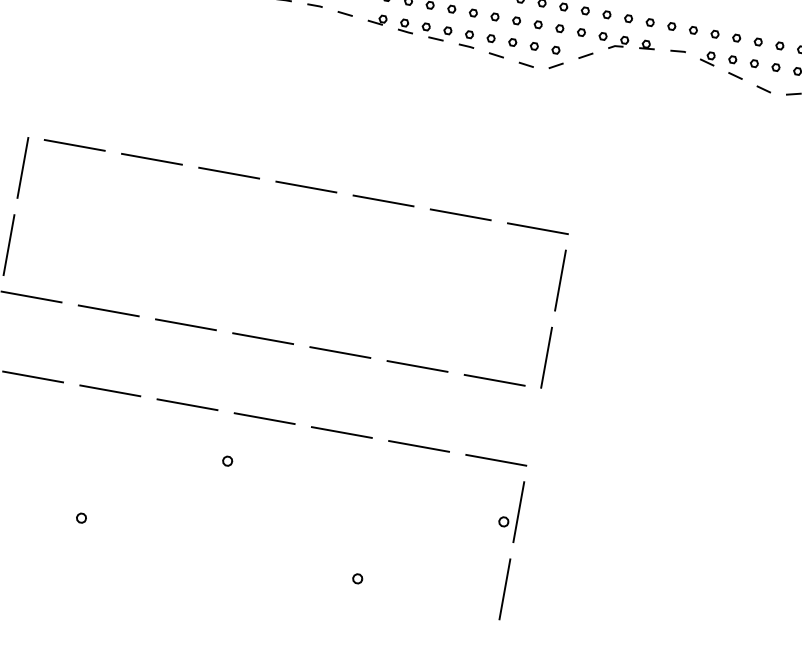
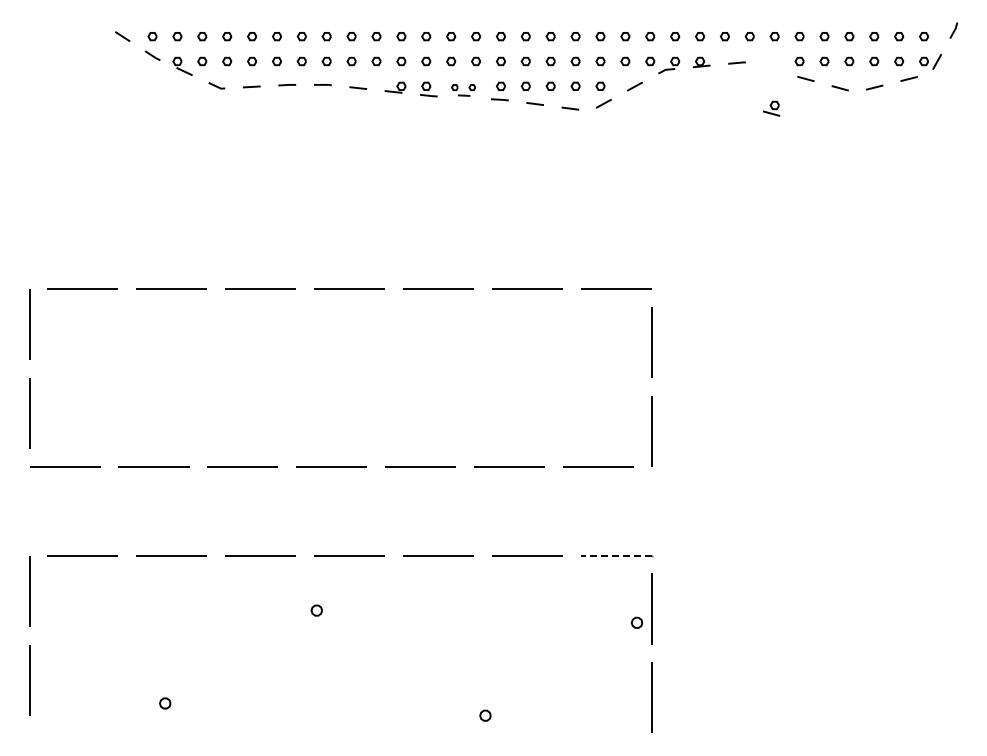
part: (436, 32) -> (463, 90), size x0.7
part: (707, 57) -> (771, 108), moved
line: (496, 460) -> (616, 555), solid -> dashed

